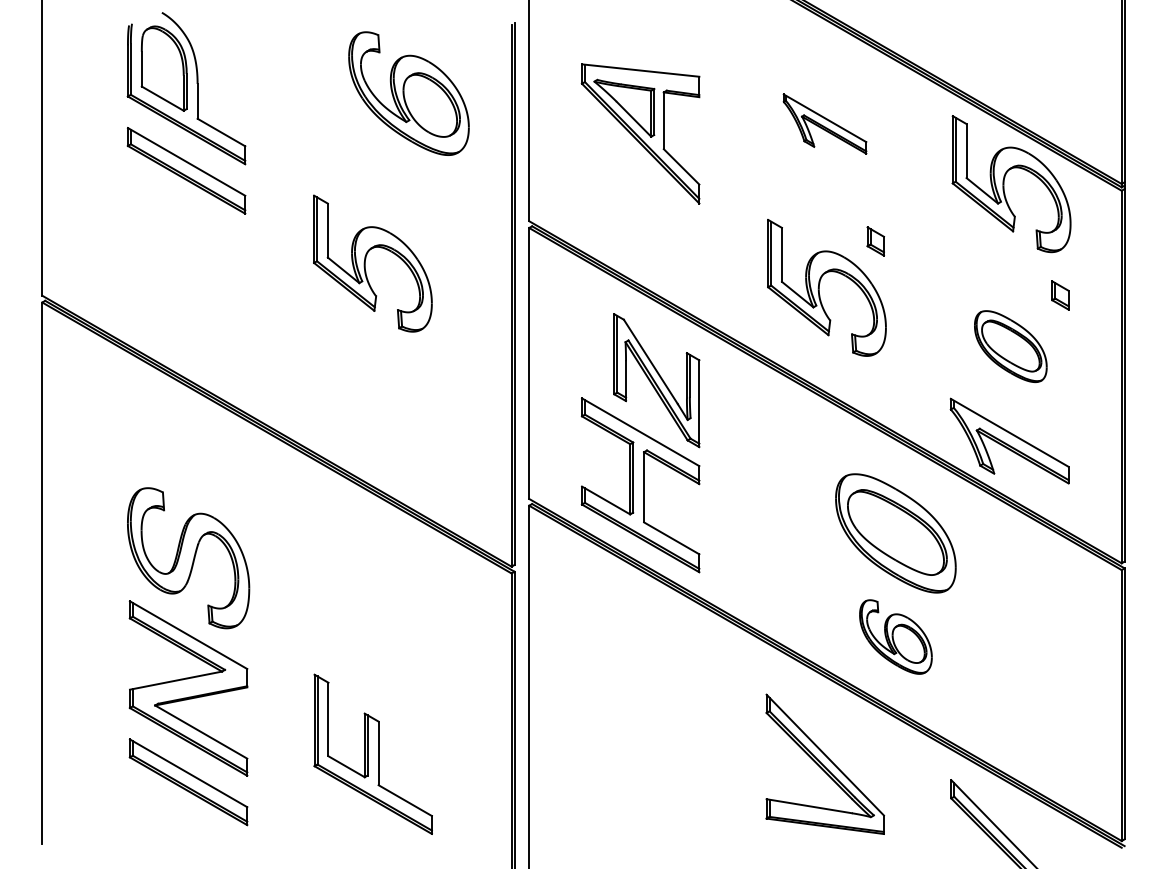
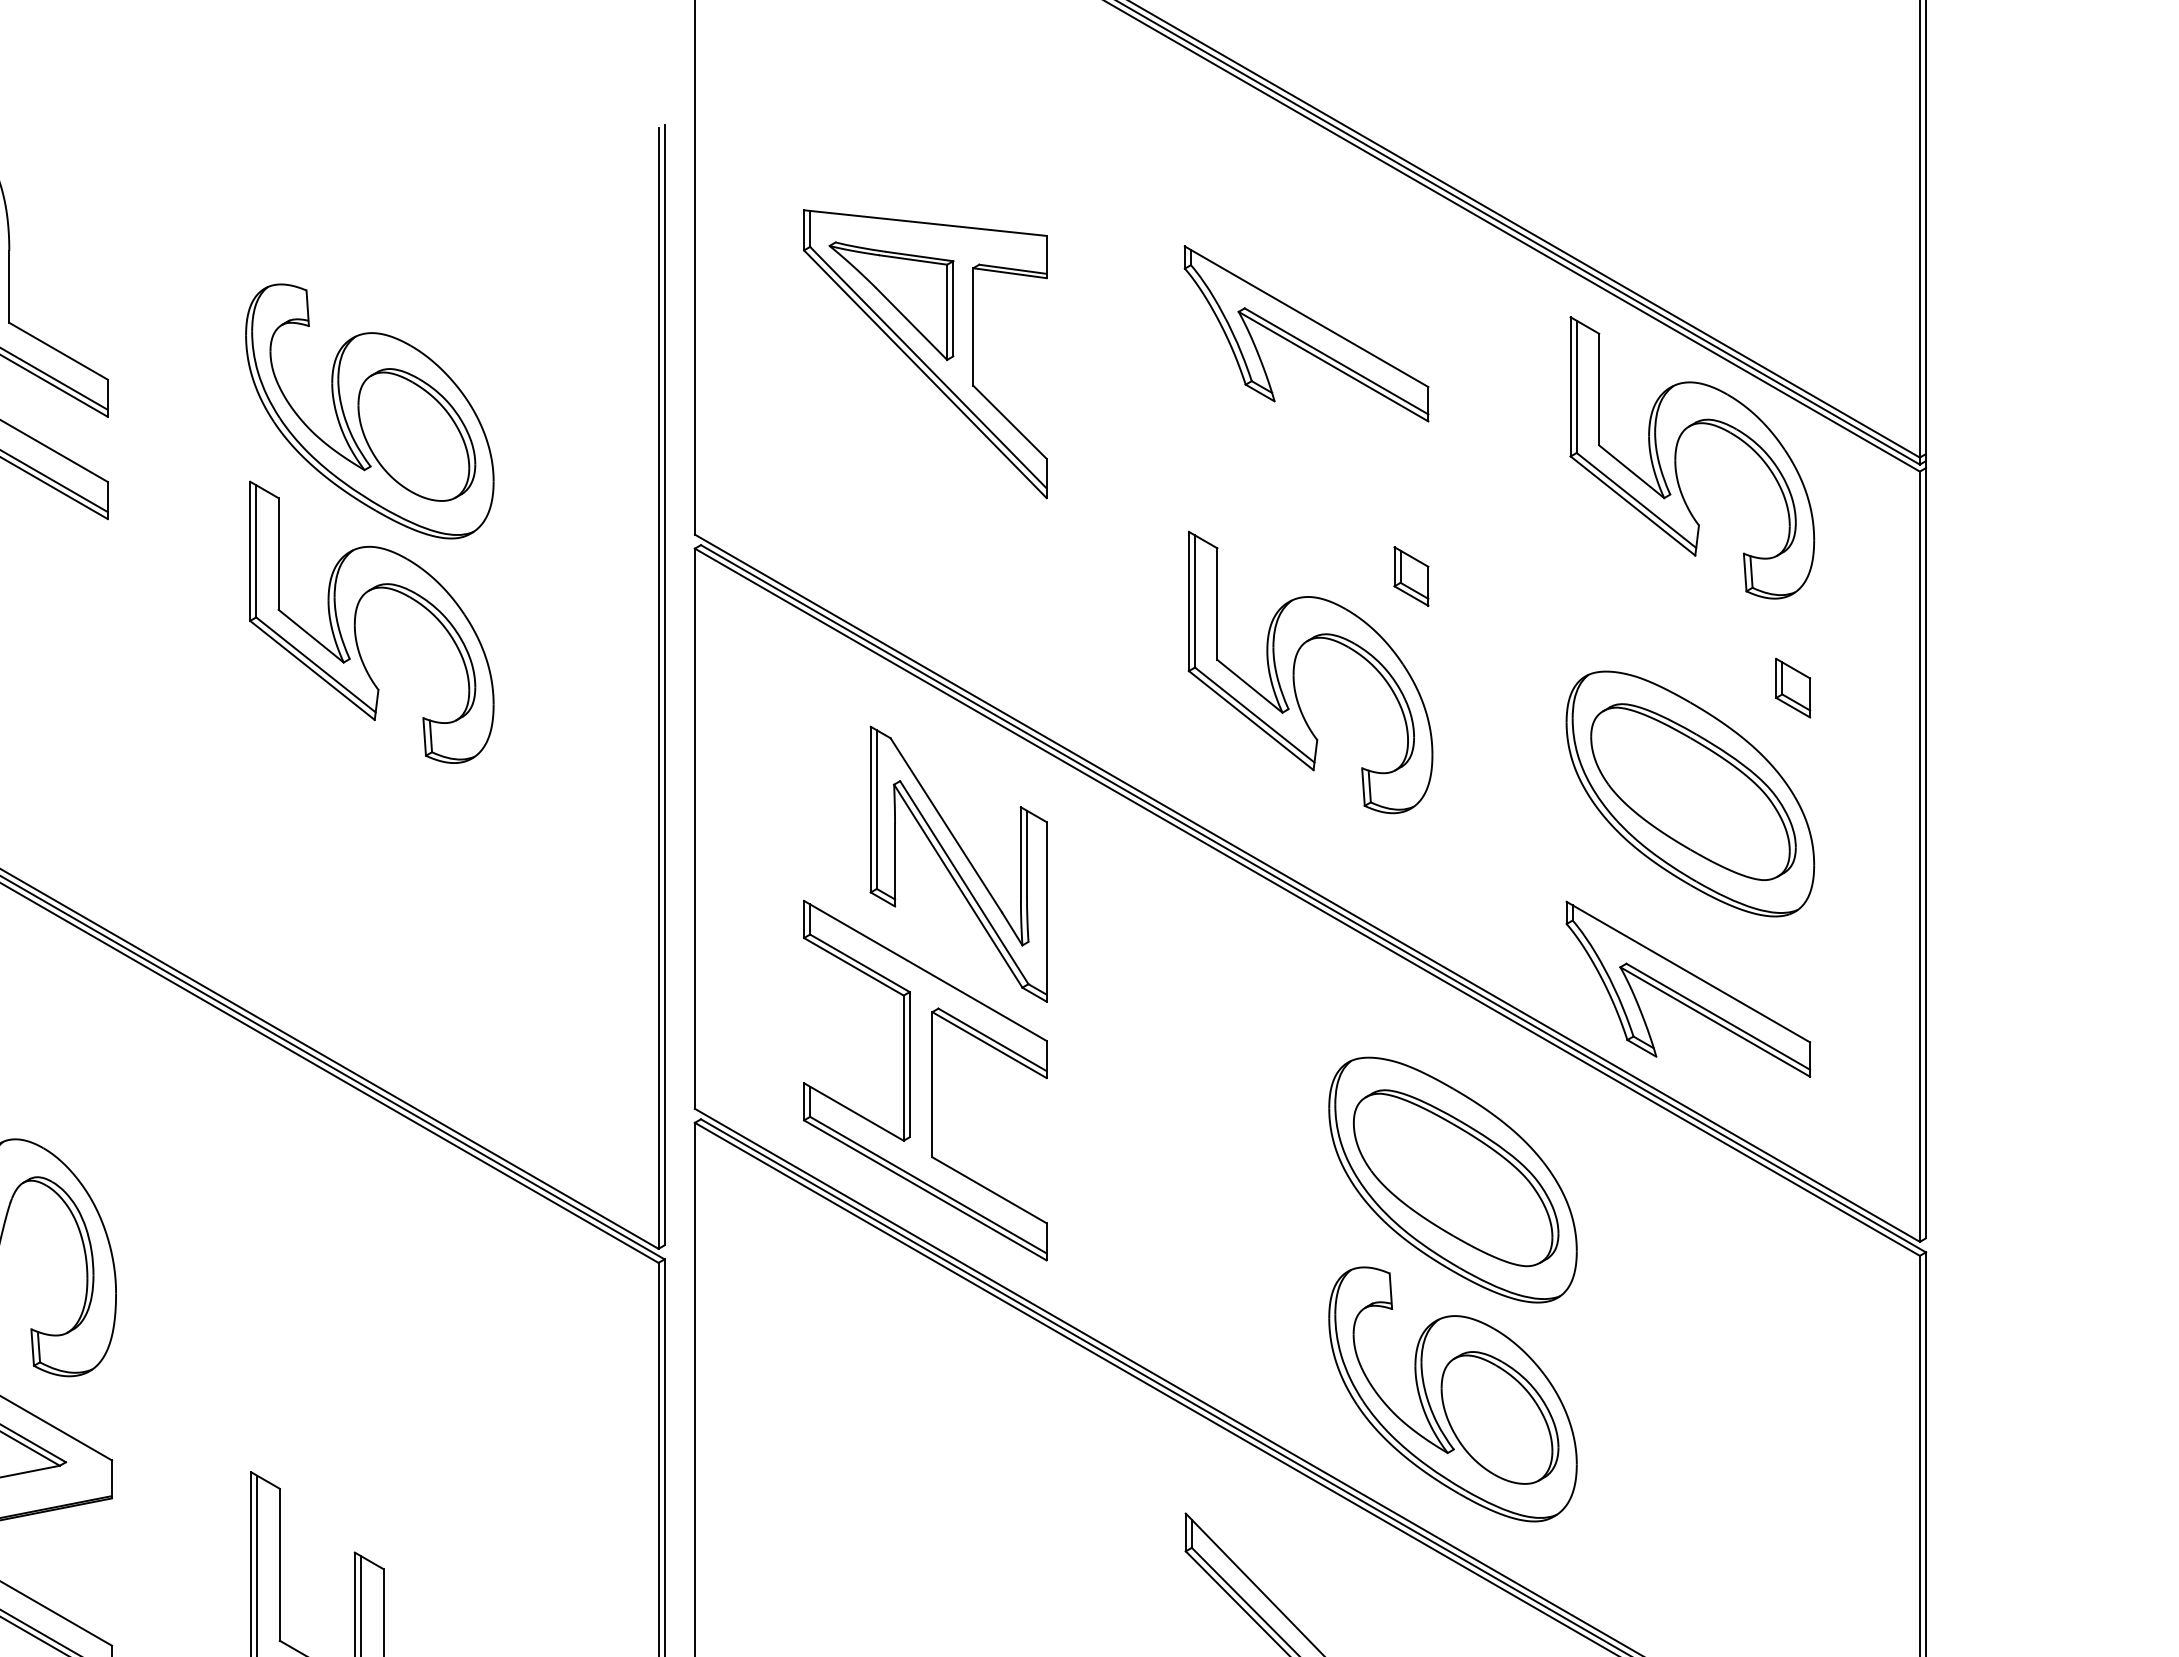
part: (408, 93) -> (368, 411), moved
part: (824, 123) -> (1305, 332), size x1.43
part: (1010, 346) -> (1689, 793), size x1.67
part: (895, 636) -> (1452, 1393), size x1.67

